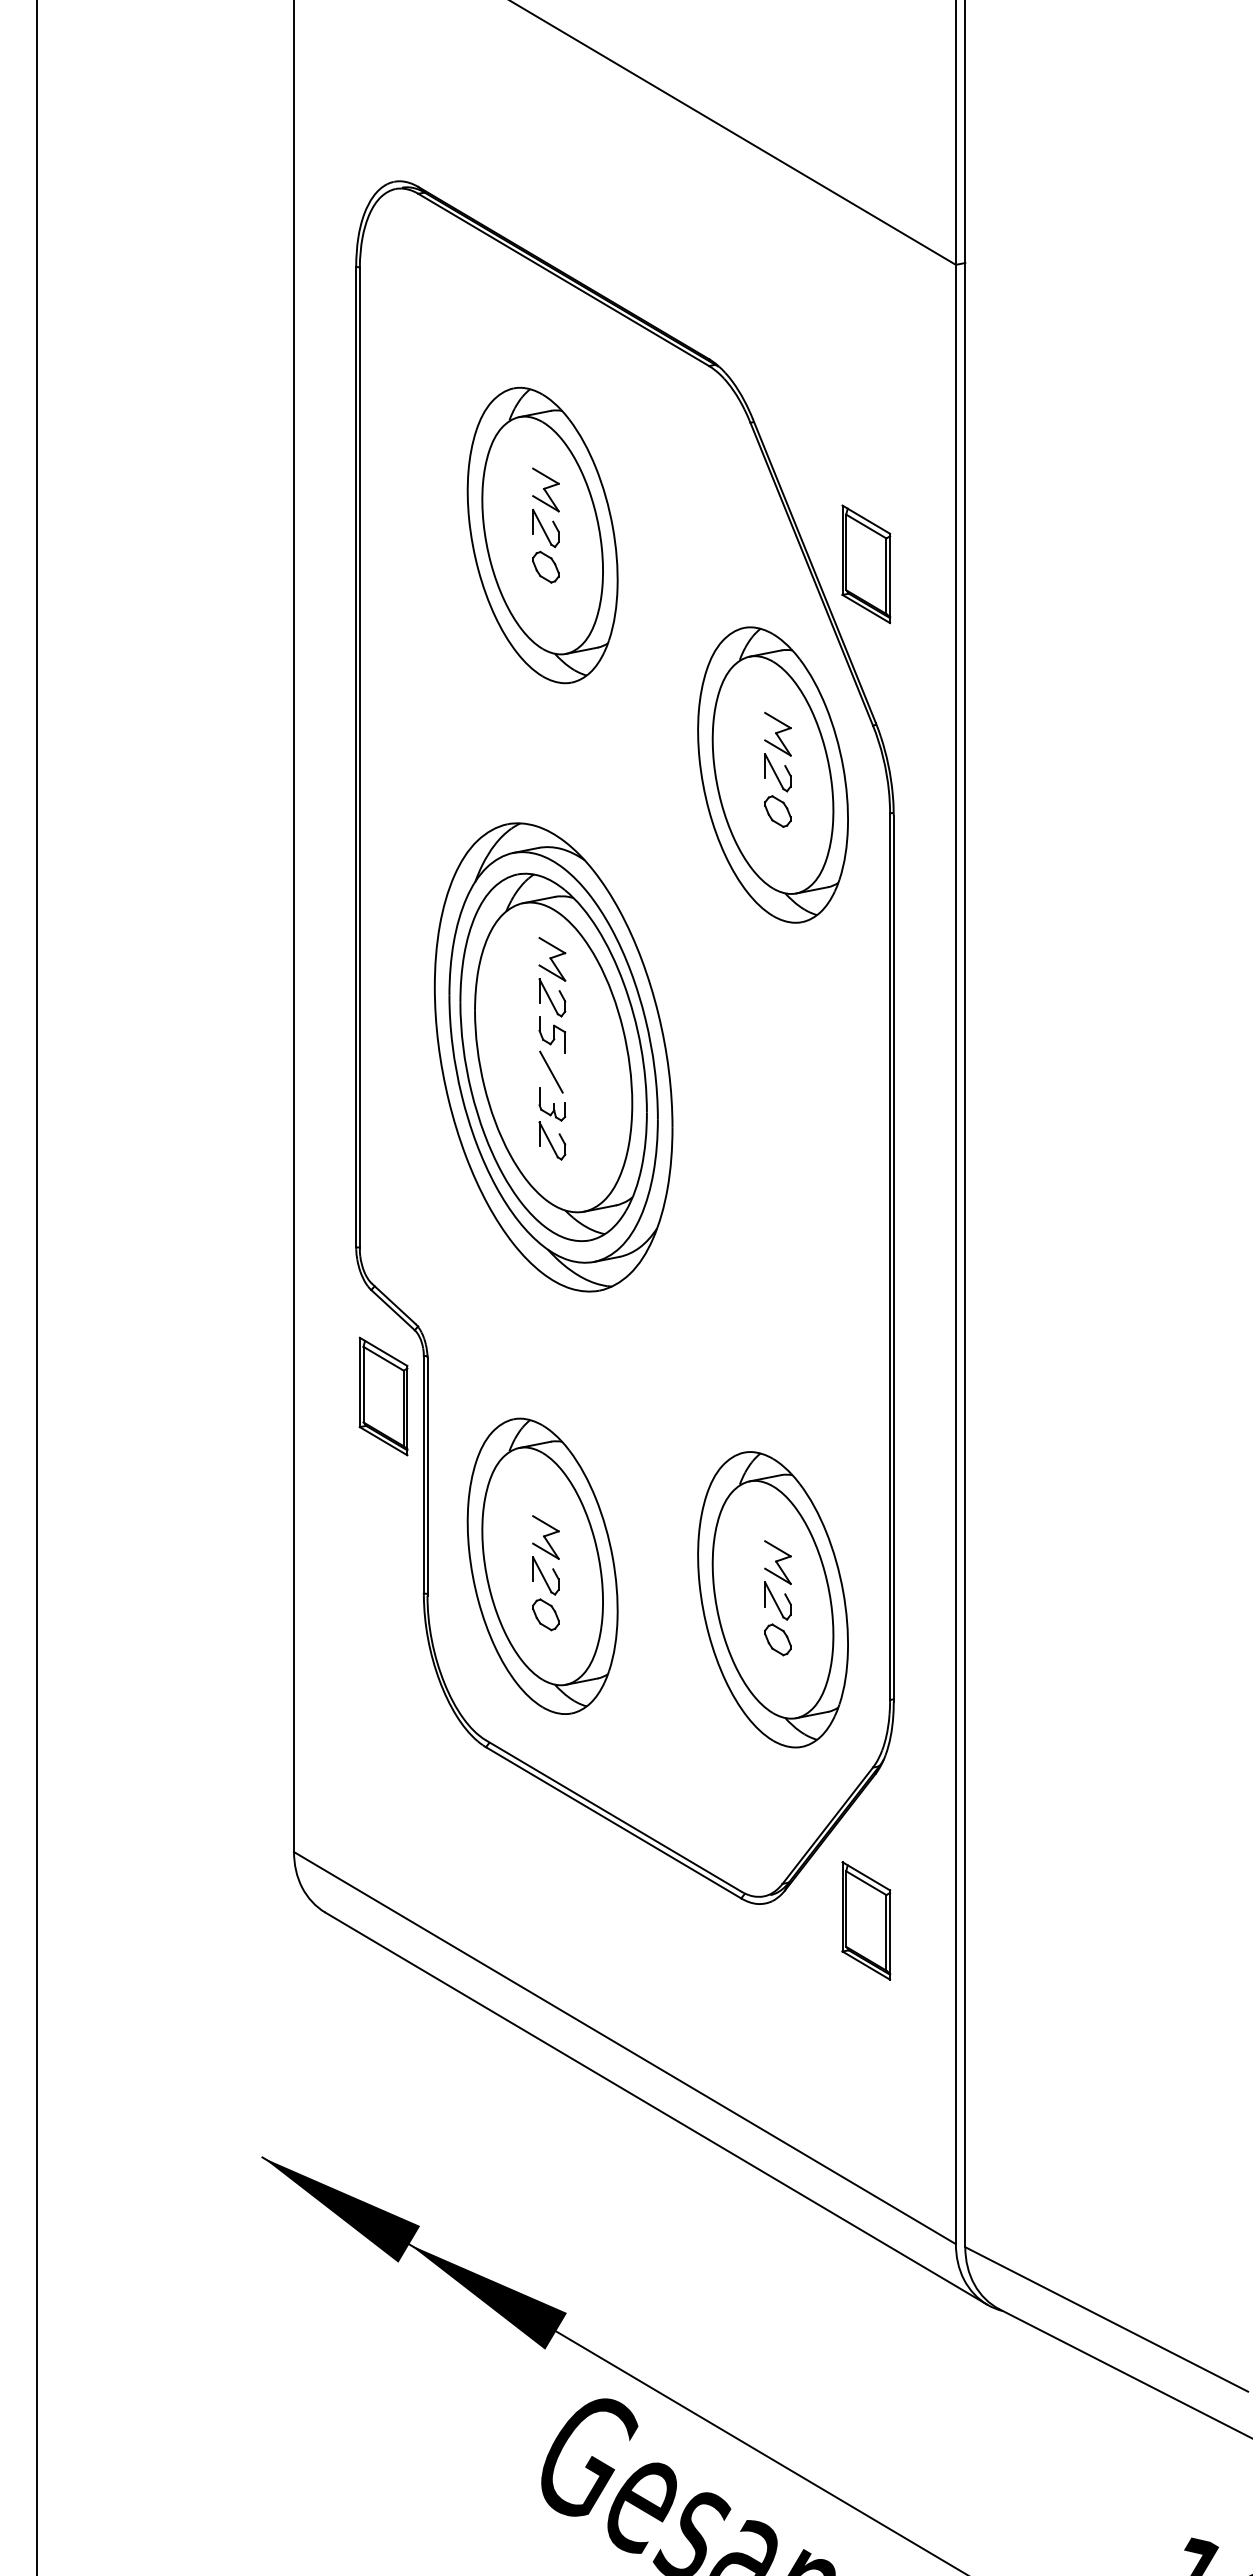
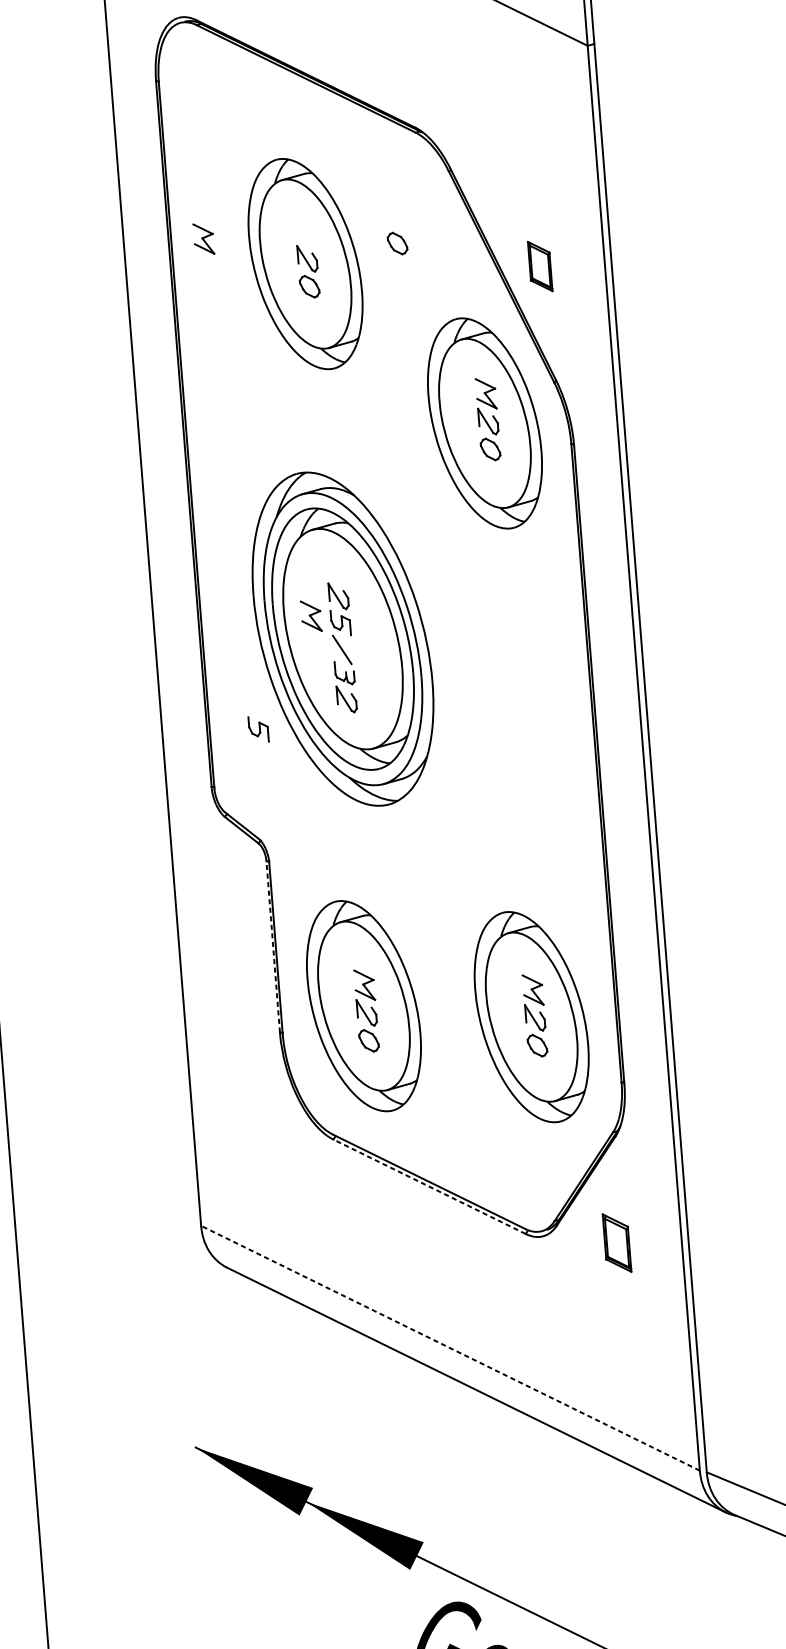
part: (545, 489) -> (203, 238), moved
part: (671, 516) -> (397, 243), added
part: (866, 564) -> (540, 266), size x0.6
part: (552, 959) -> (311, 616), moved
part: (427, 1172) -> (258, 729), added
part: (383, 1396) -> (239, 892), removed
line: (423, 1474) -> (272, 946), solid -> dashed
line: (613, 1822) -> (429, 1186), solid -> dashed
part: (866, 1920) -> (617, 1242), size x0.7
line: (624, 2048) -> (450, 1348), solid -> dashed

